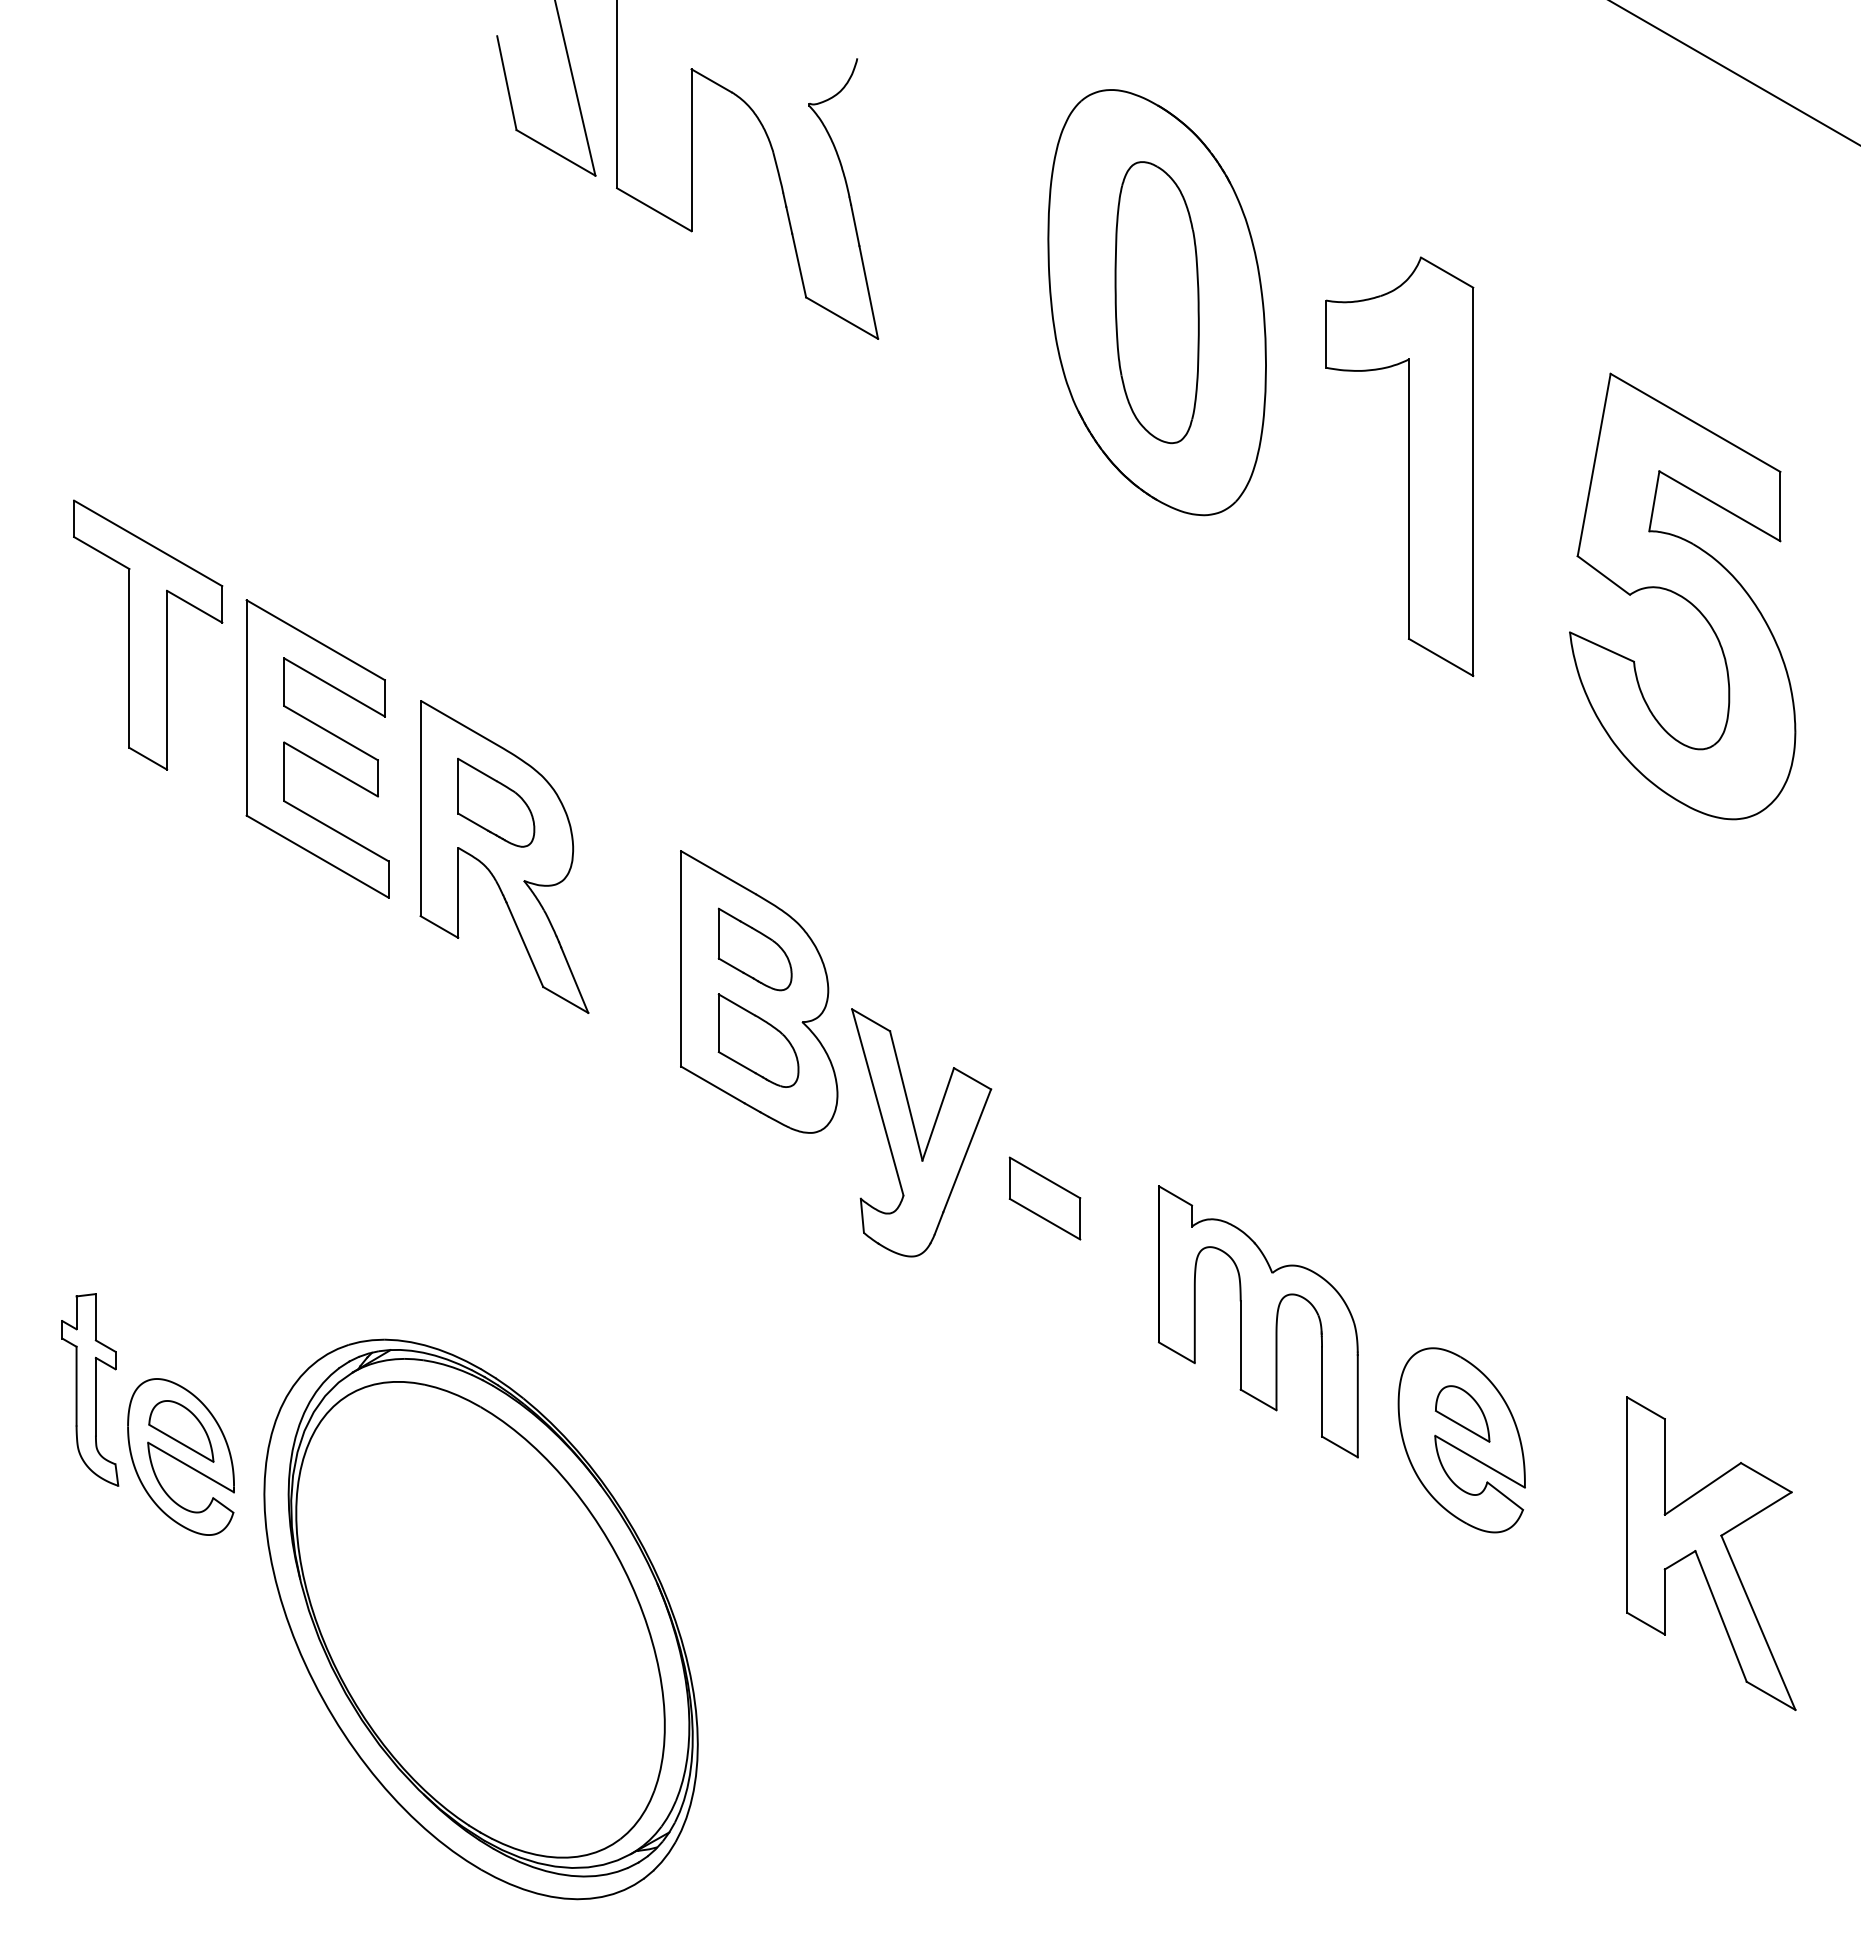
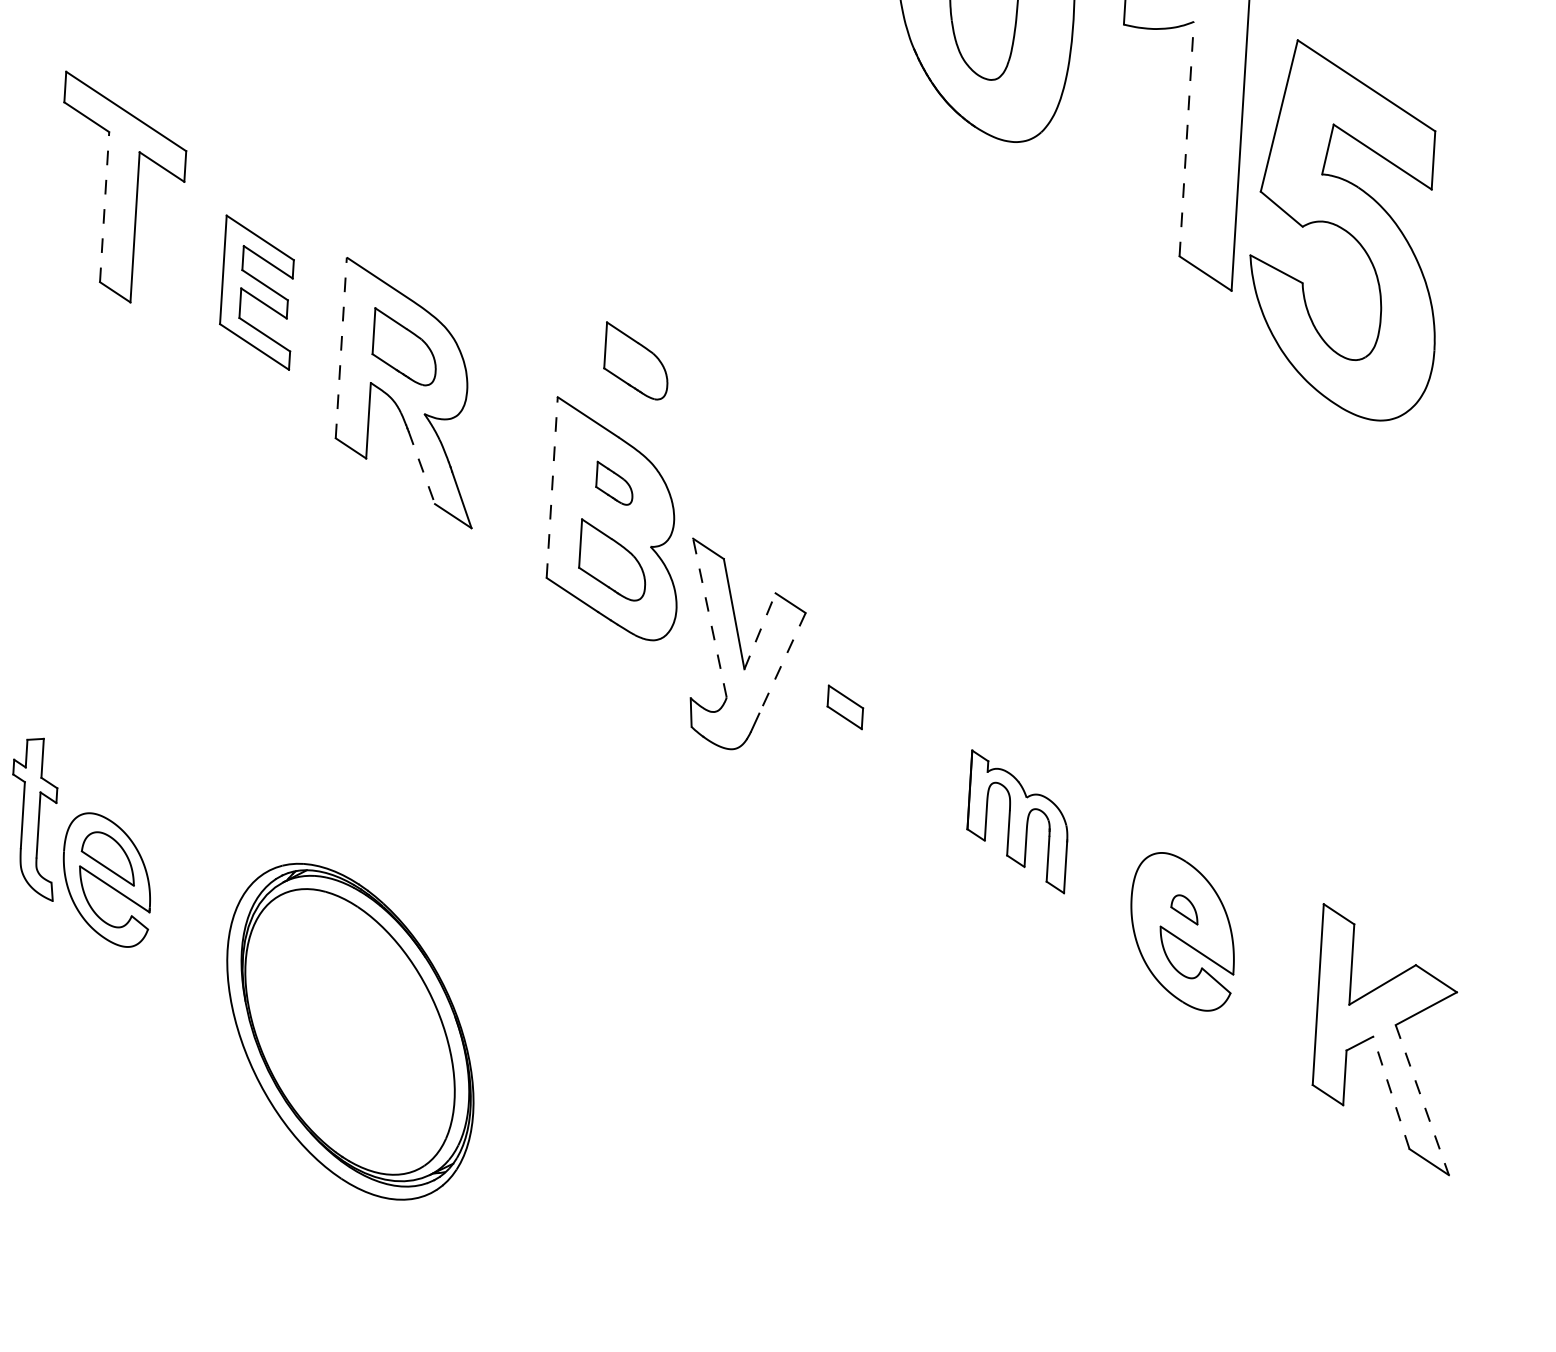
line: (1408, 499) -> (1186, 139), solid -> dashed
part: (1682, 596) -> (1346, 230), moved
line: (129, 657) -> (104, 206), solid -> dashed
part: (317, 748) -> (257, 292), size x0.6
part: (772, 802) -> (636, 361), added
line: (420, 808) -> (341, 347), solid -> dashed
line: (525, 945) -> (422, 468), solid -> dashed
part: (754, 949) -> (614, 483), size x0.6
line: (681, 958) -> (552, 487), solid -> dashed
line: (877, 1102) -> (709, 618), solid -> dashed
line: (938, 1114) -> (760, 631), solid -> dashed
line: (967, 1150) -> (782, 663), solid -> dashed
part: (1044, 1198) -> (844, 707), size x0.6
part: (1258, 1321) -> (1018, 821), size x0.6
part: (1462, 1413) -> (1184, 909), size x0.6
line: (1720, 1615) -> (1390, 1092), solid -> dashed
part: (480, 1619) -> (349, 1031), size x0.7
line: (1758, 1622) -> (1422, 1099), solid -> dashed

